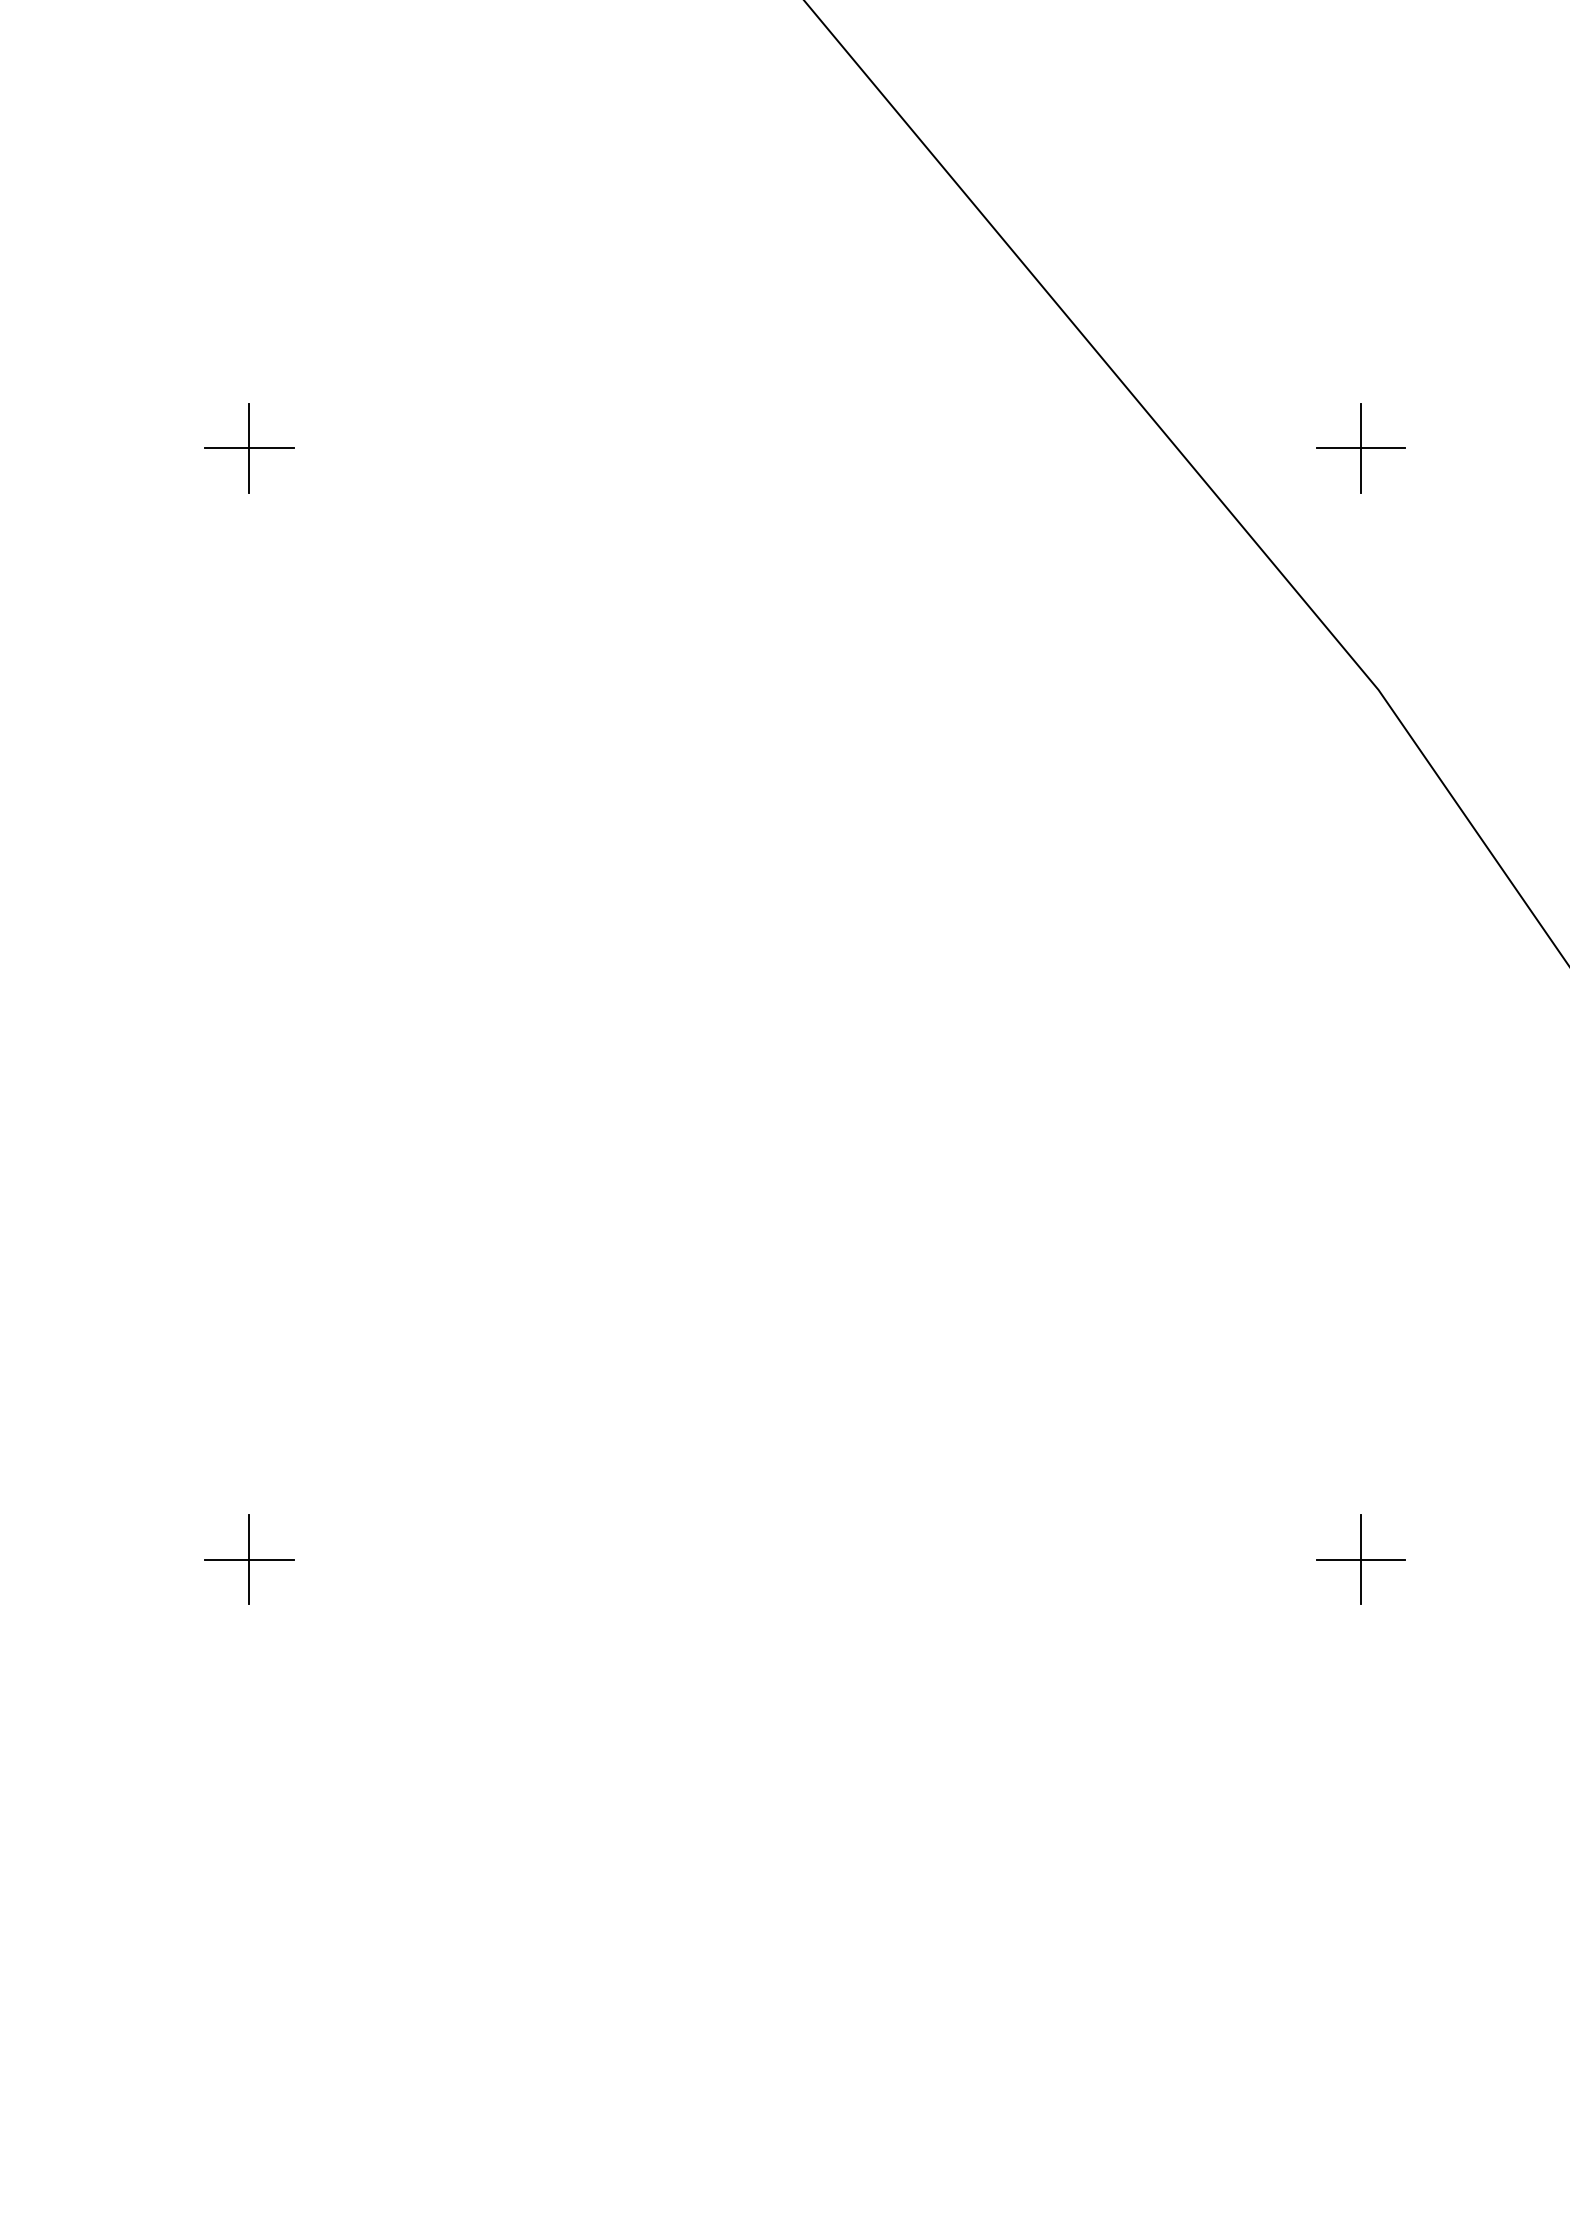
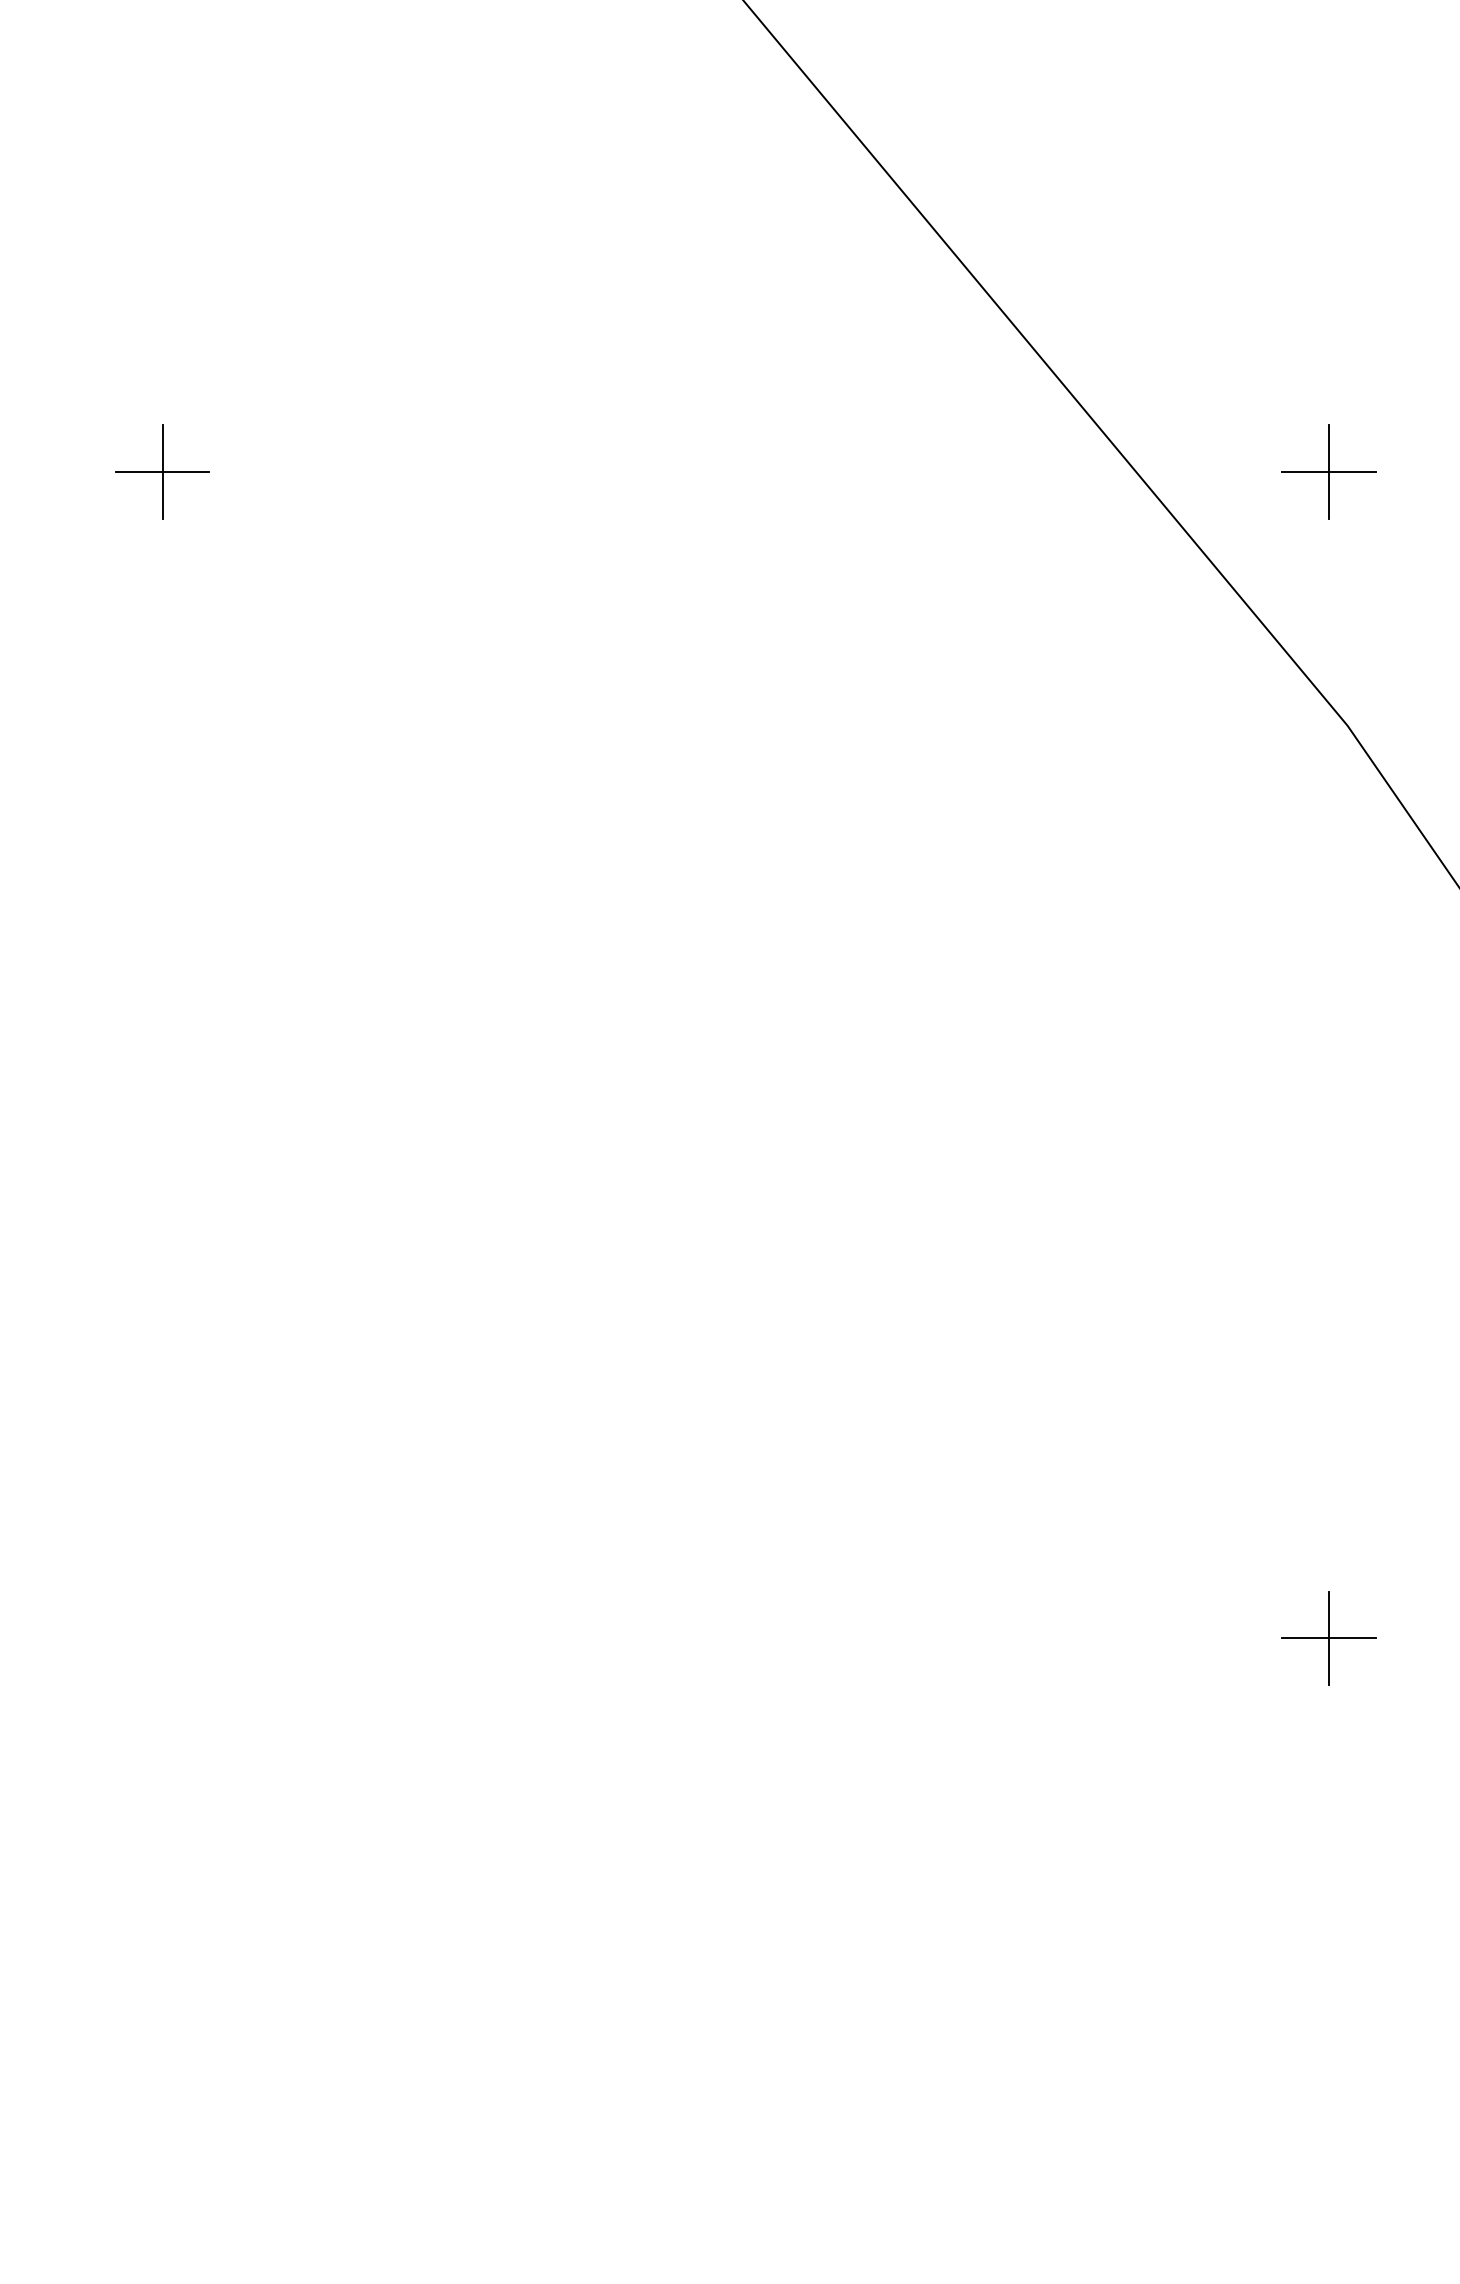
part: (249, 1559) -> (162, 1638), removed

